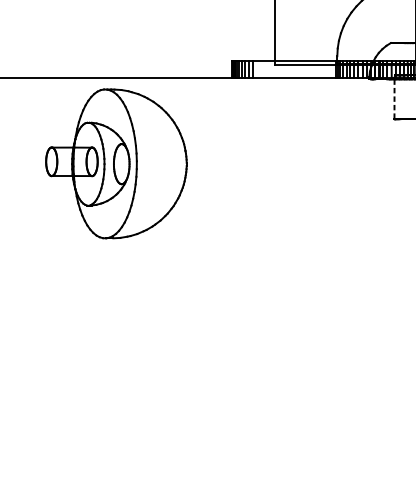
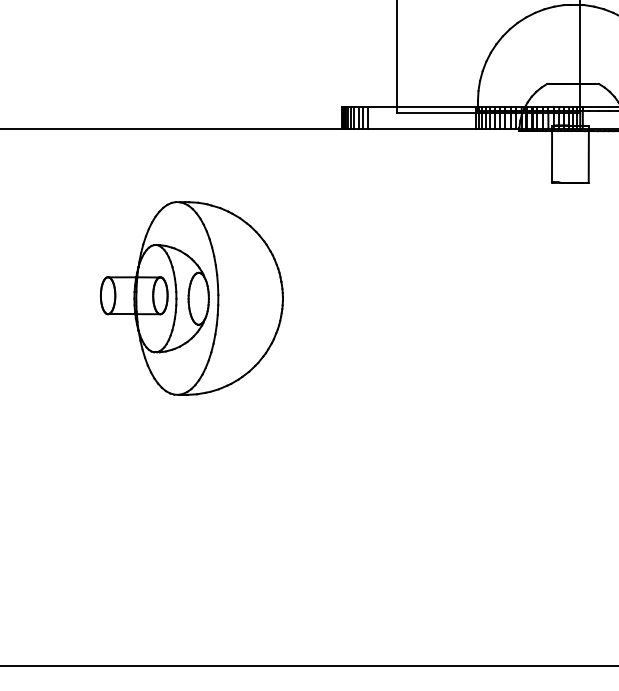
line: (394, 99) -> (552, 156), dashed -> solid
part: (116, 163) -> (191, 298), moved

